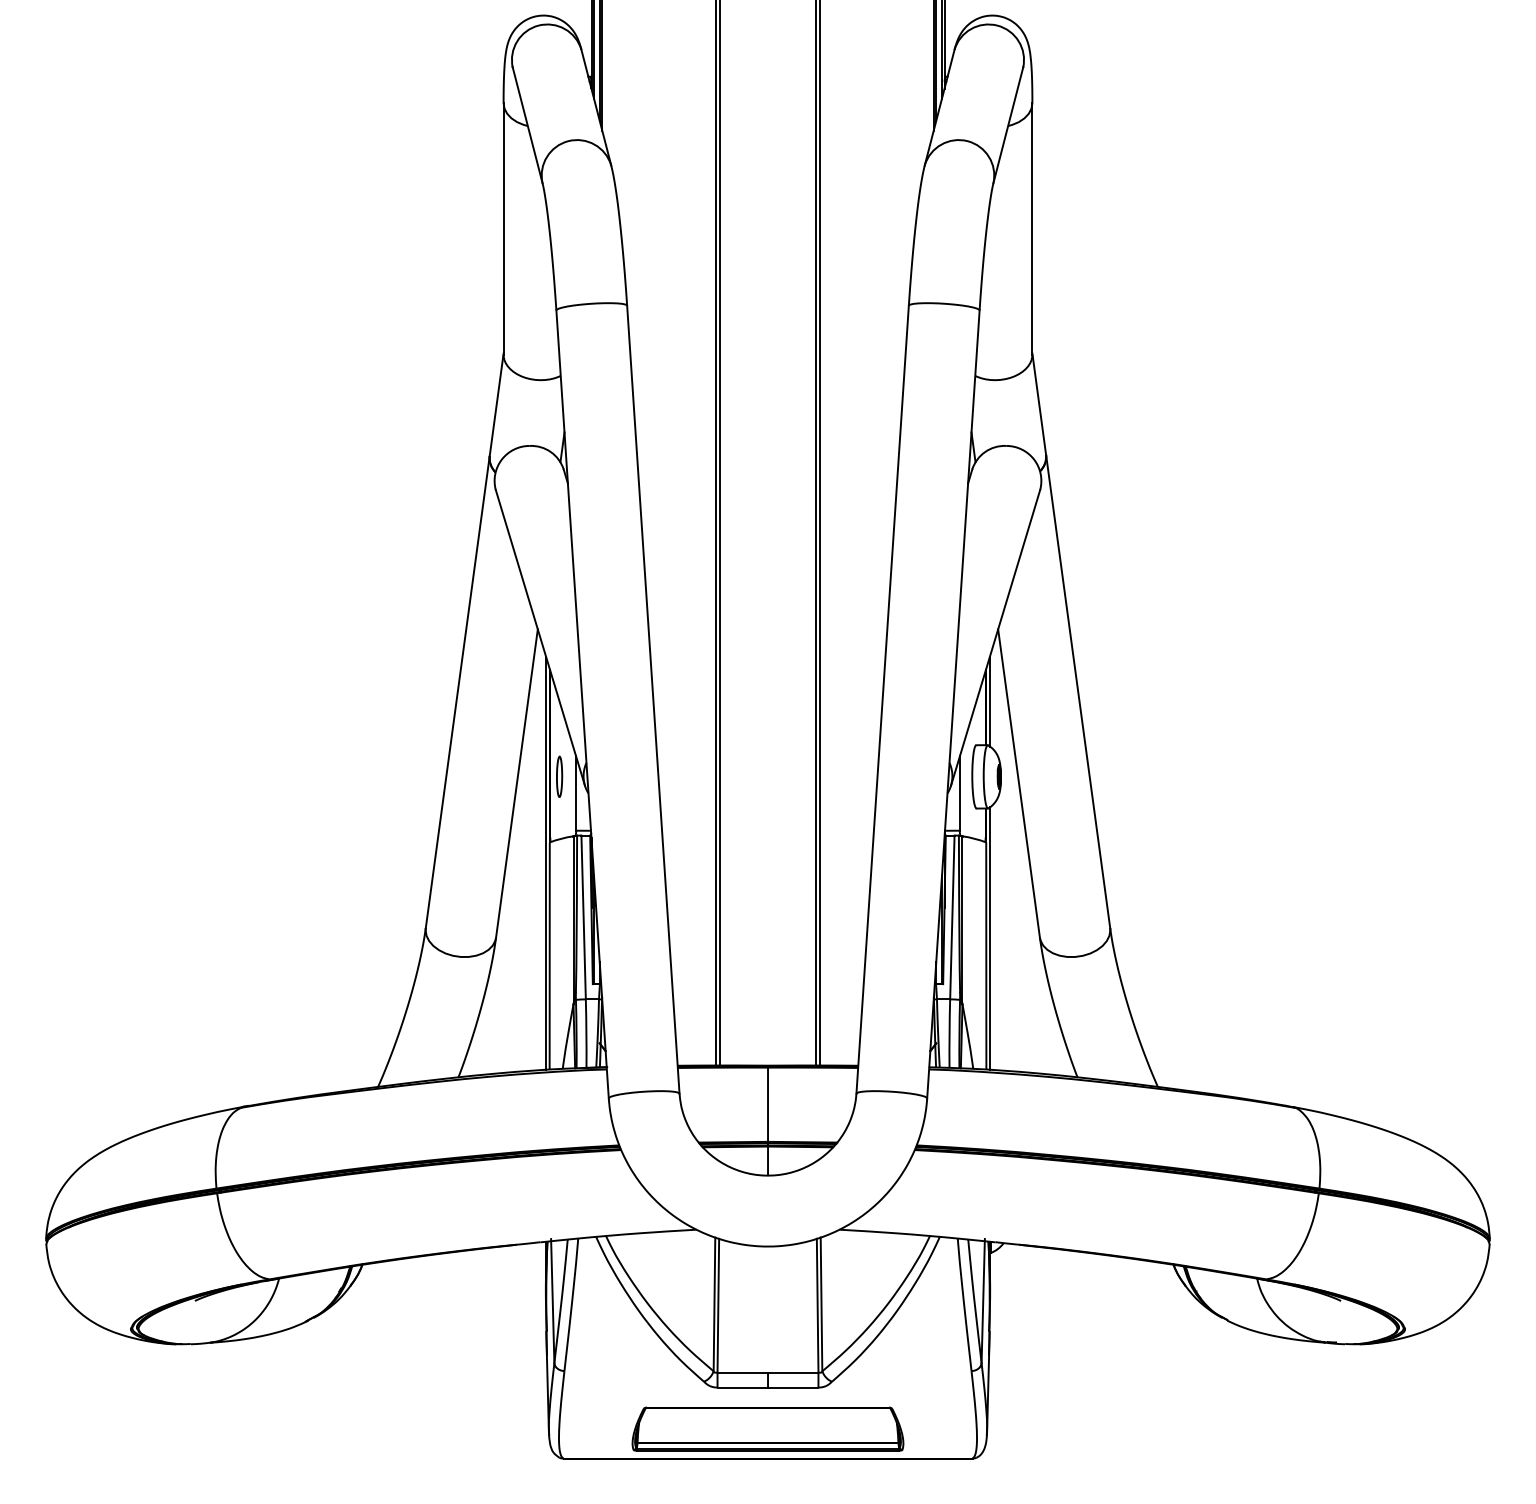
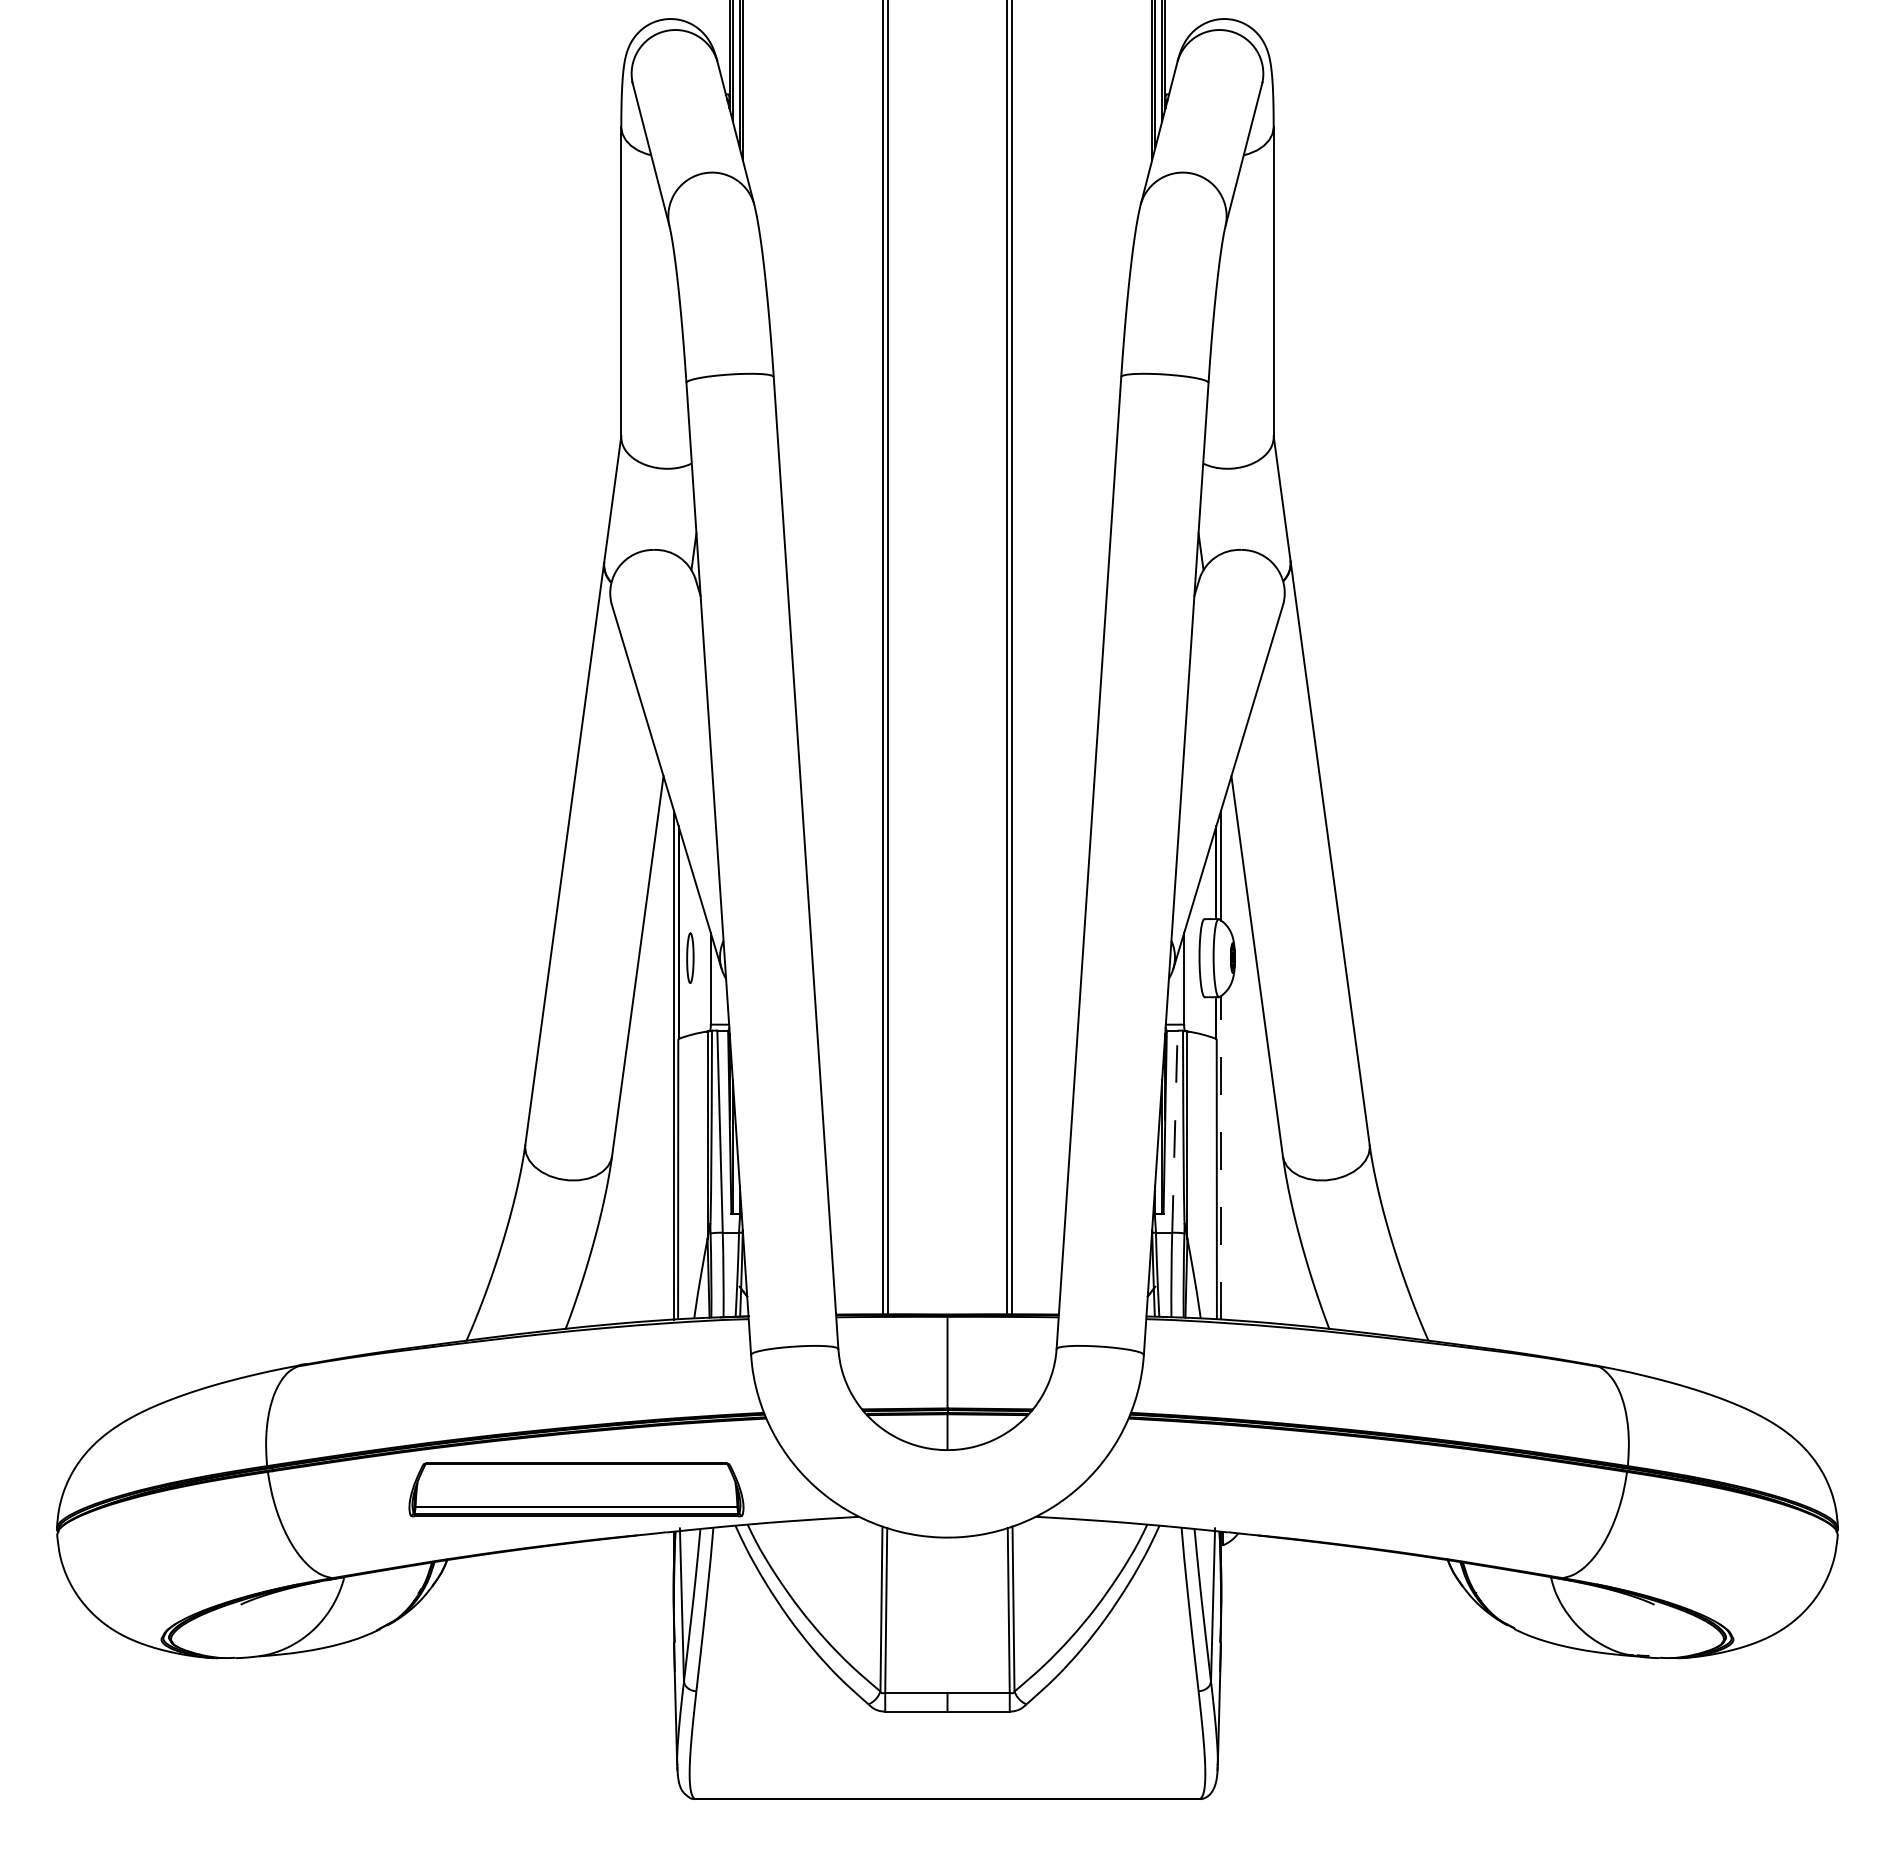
line: (952, 917) -> (1174, 1131), solid -> dashed
line: (990, 938) -> (1221, 1157), solid -> dashed
part: (768, 1428) -> (576, 1489), moved

